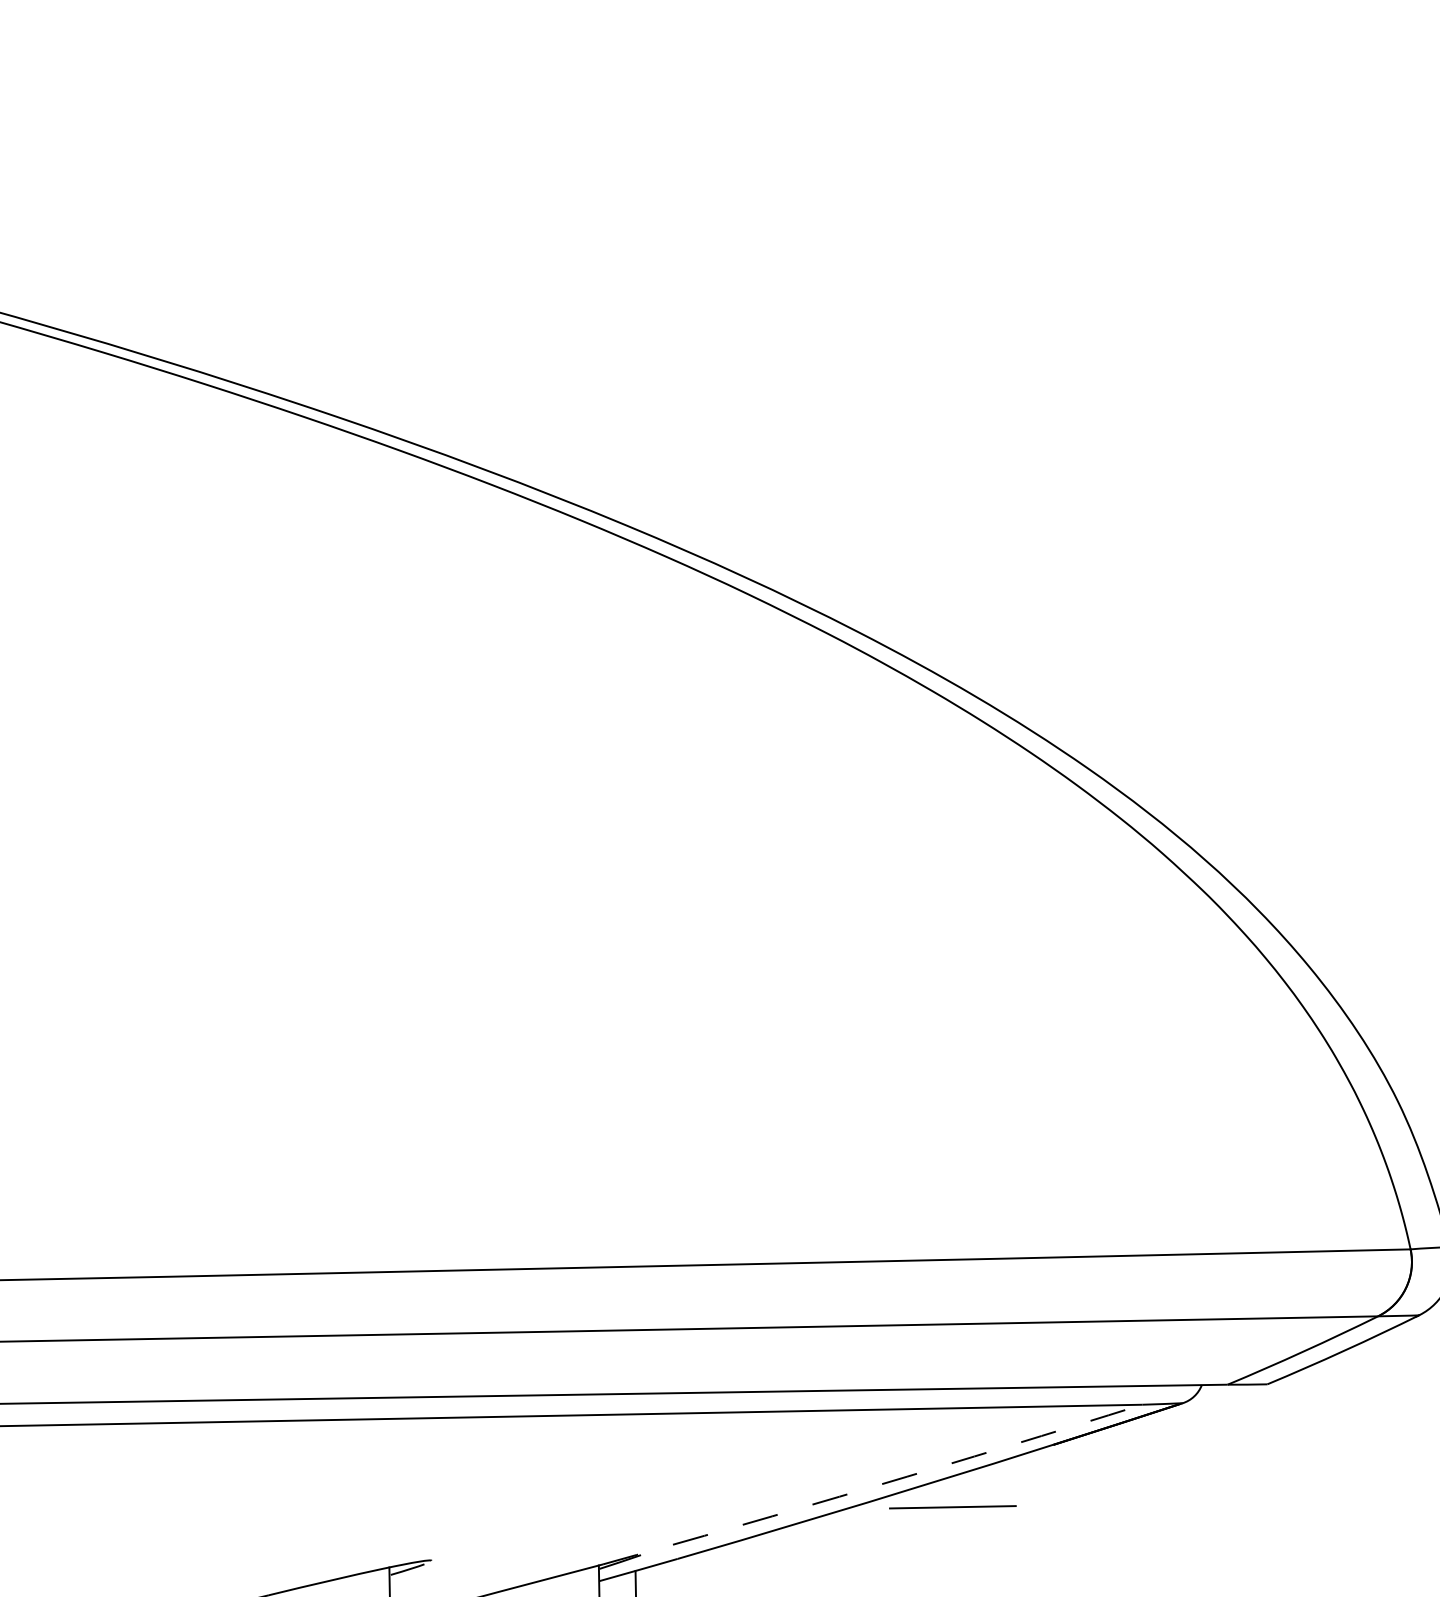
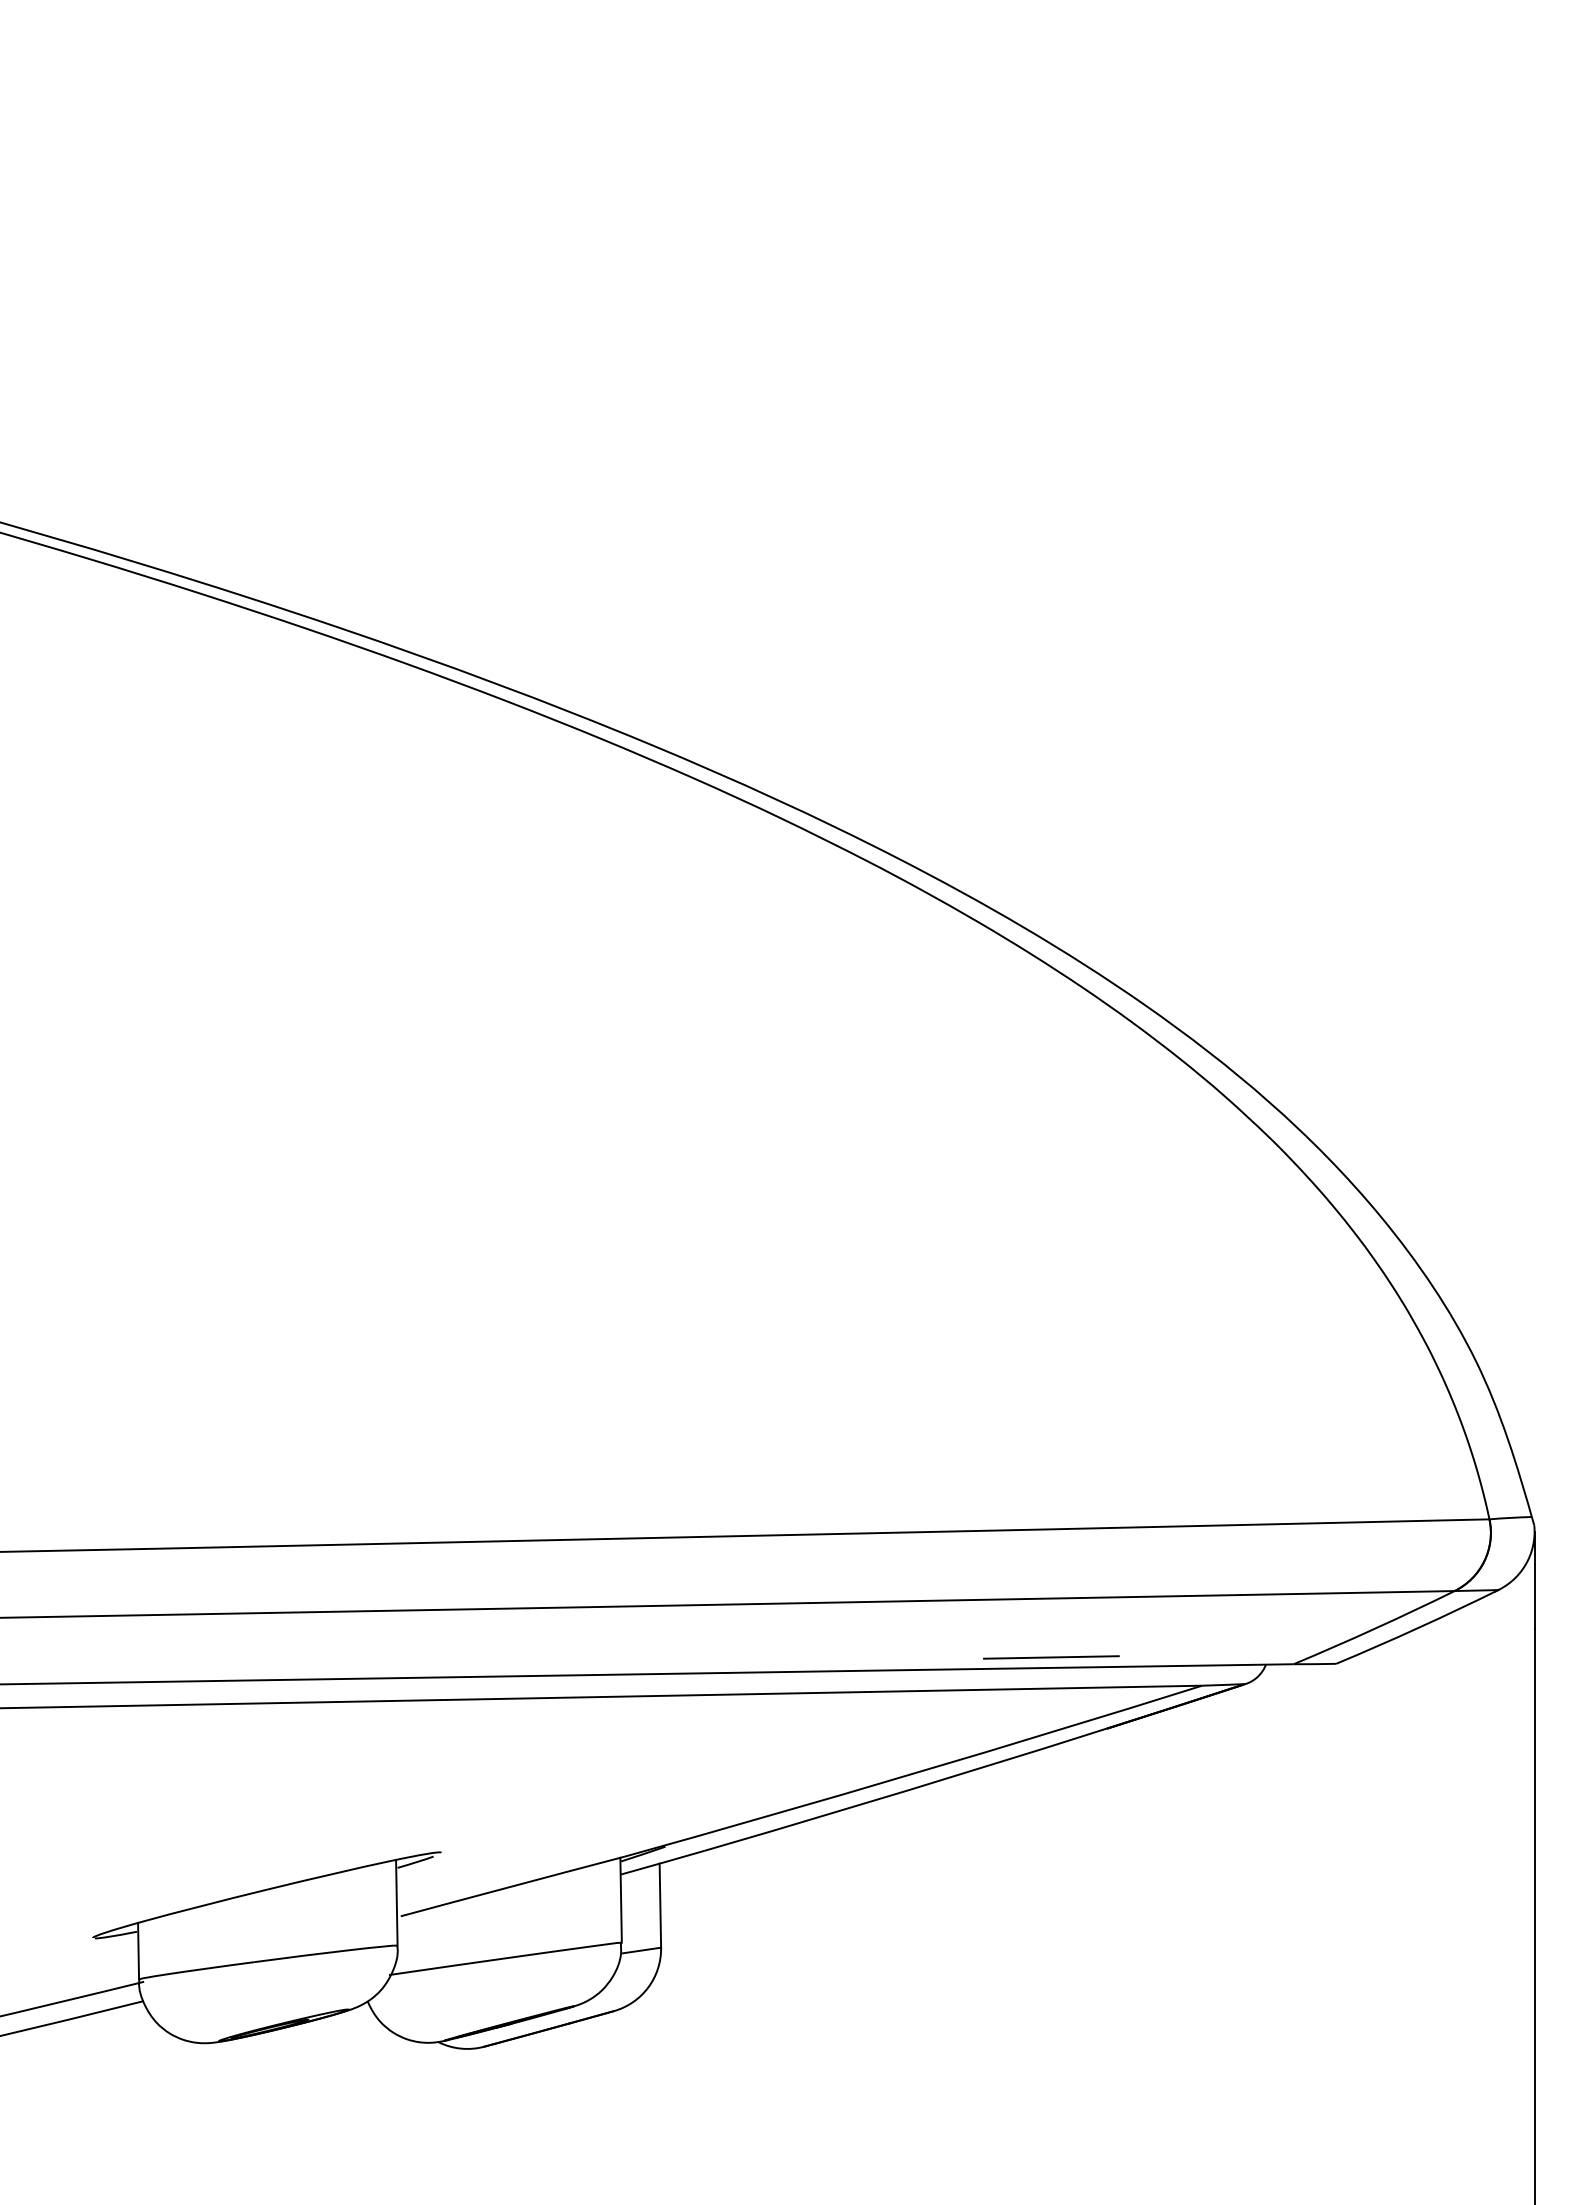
arc: (873, 1486) -> (914, 1773), dashed -> solid
line: (952, 1507) -> (1051, 1657), moved

